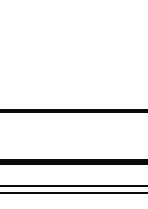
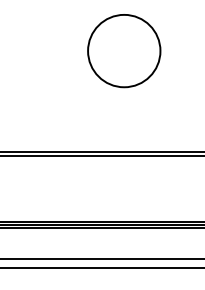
circle: (89, 36) -> (124, 50), added

